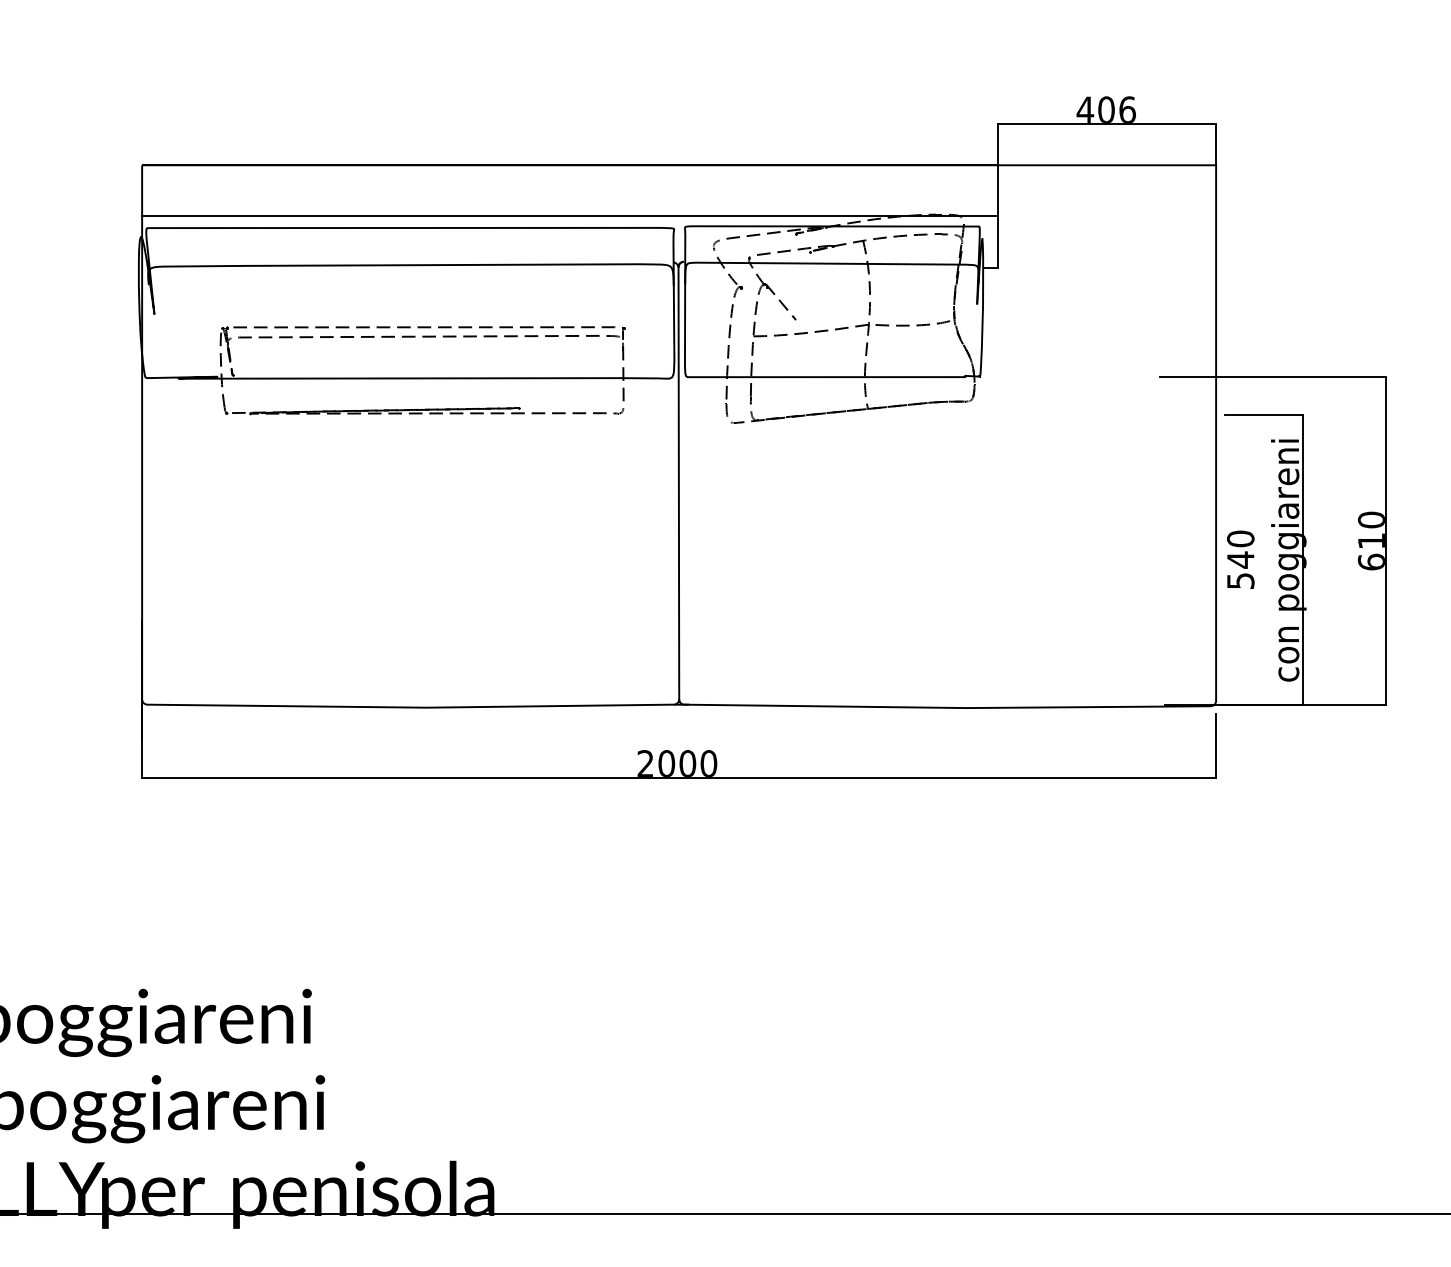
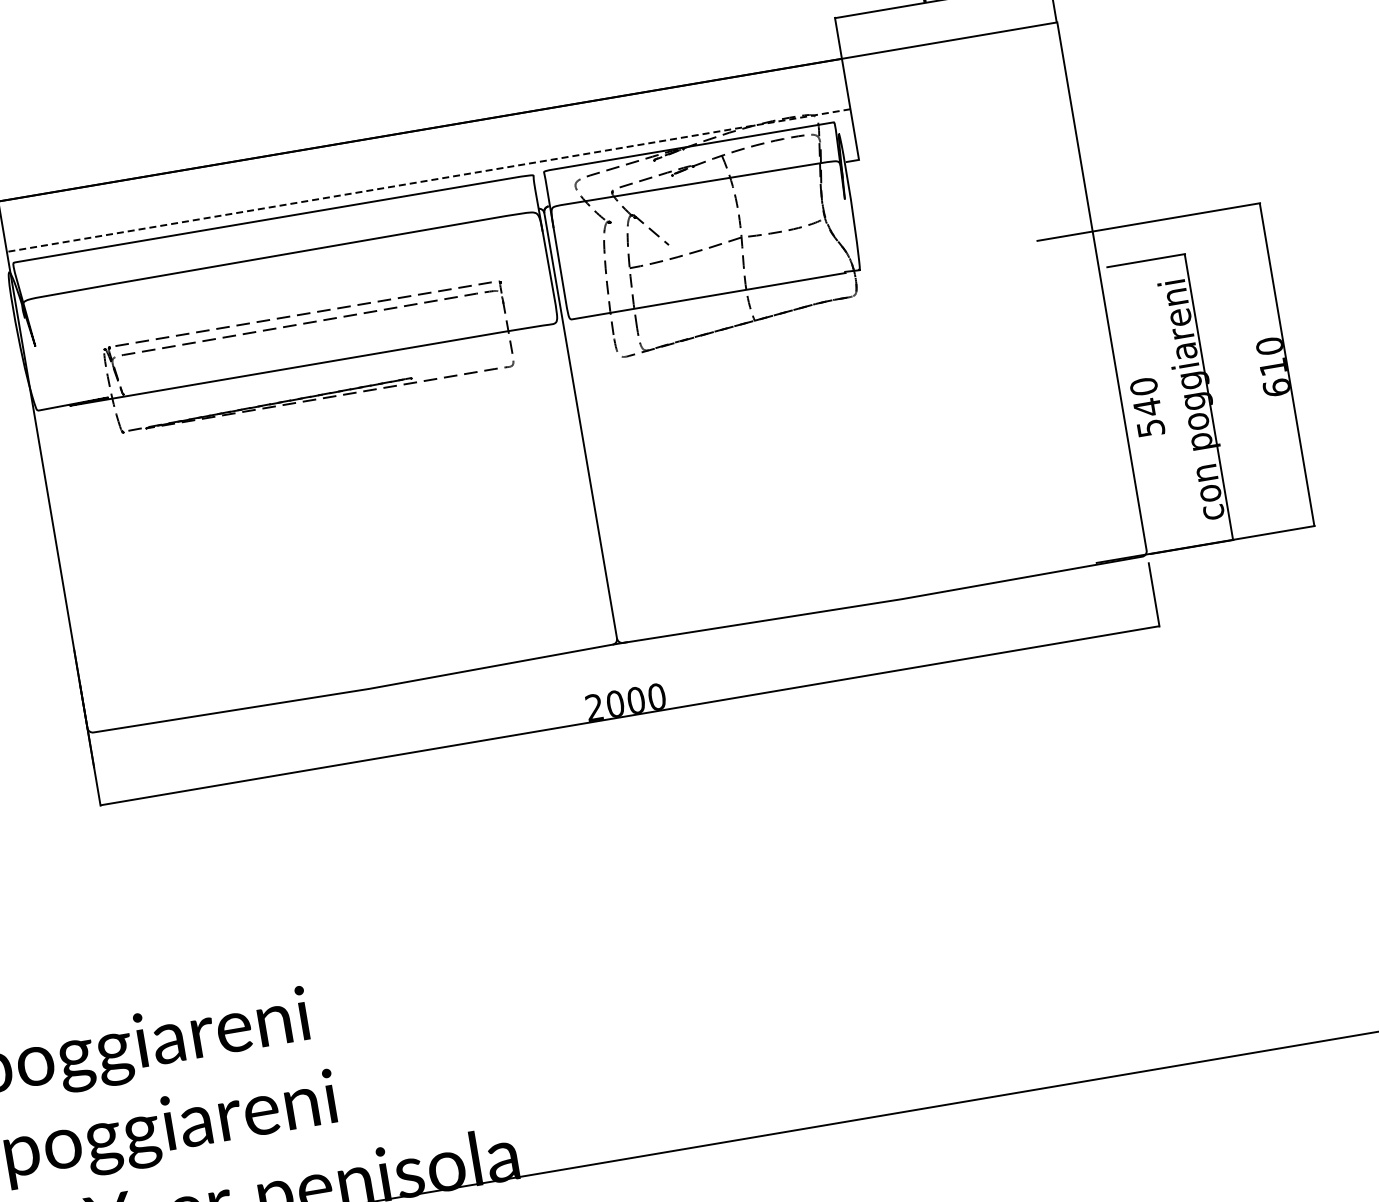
line: (569, 216) -> (428, 180), solid -> dashed

